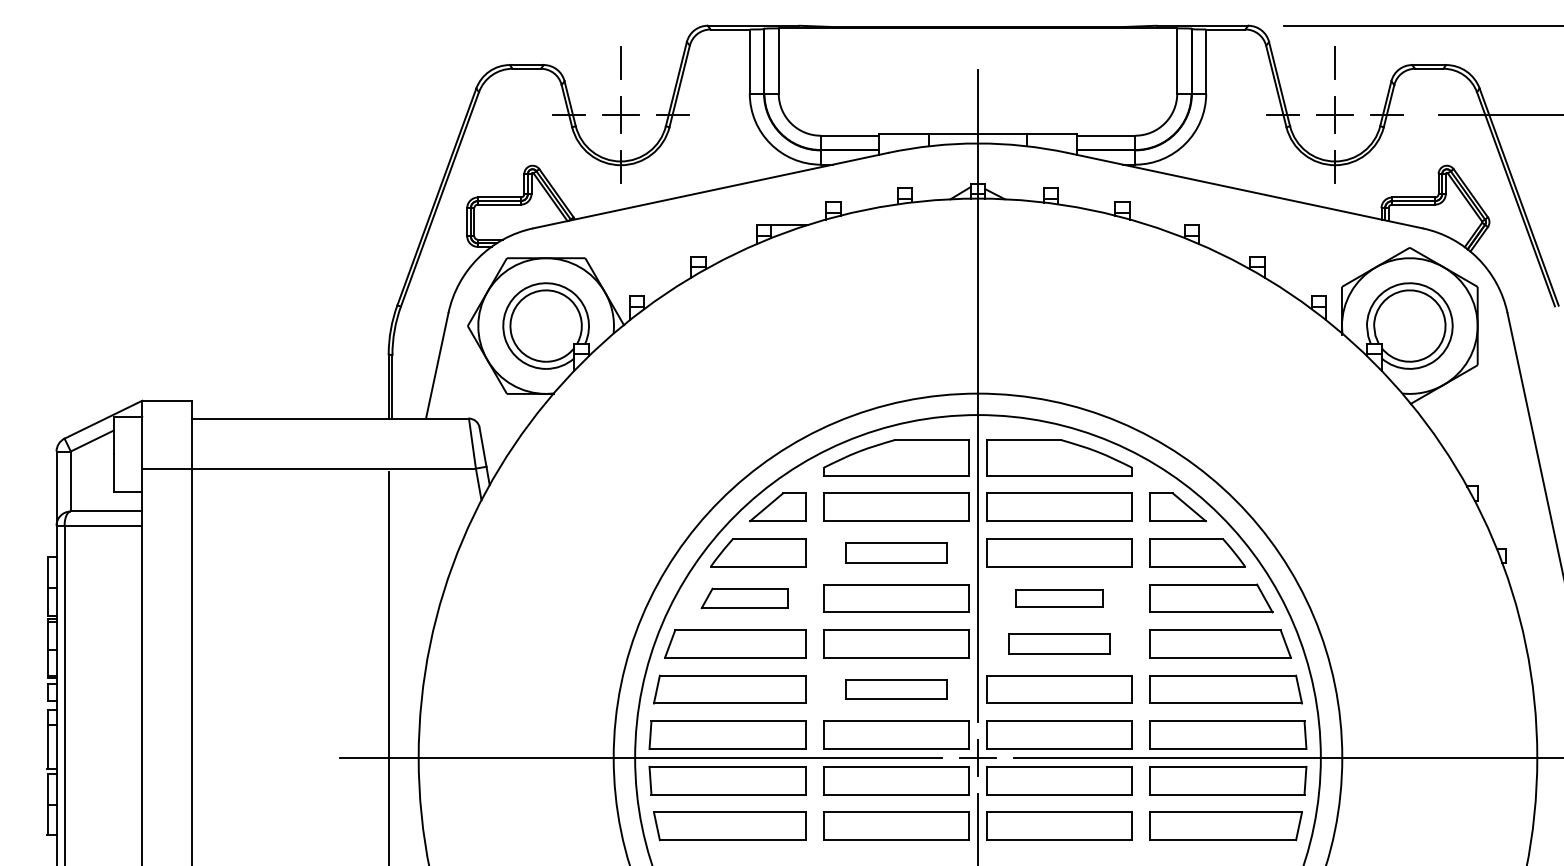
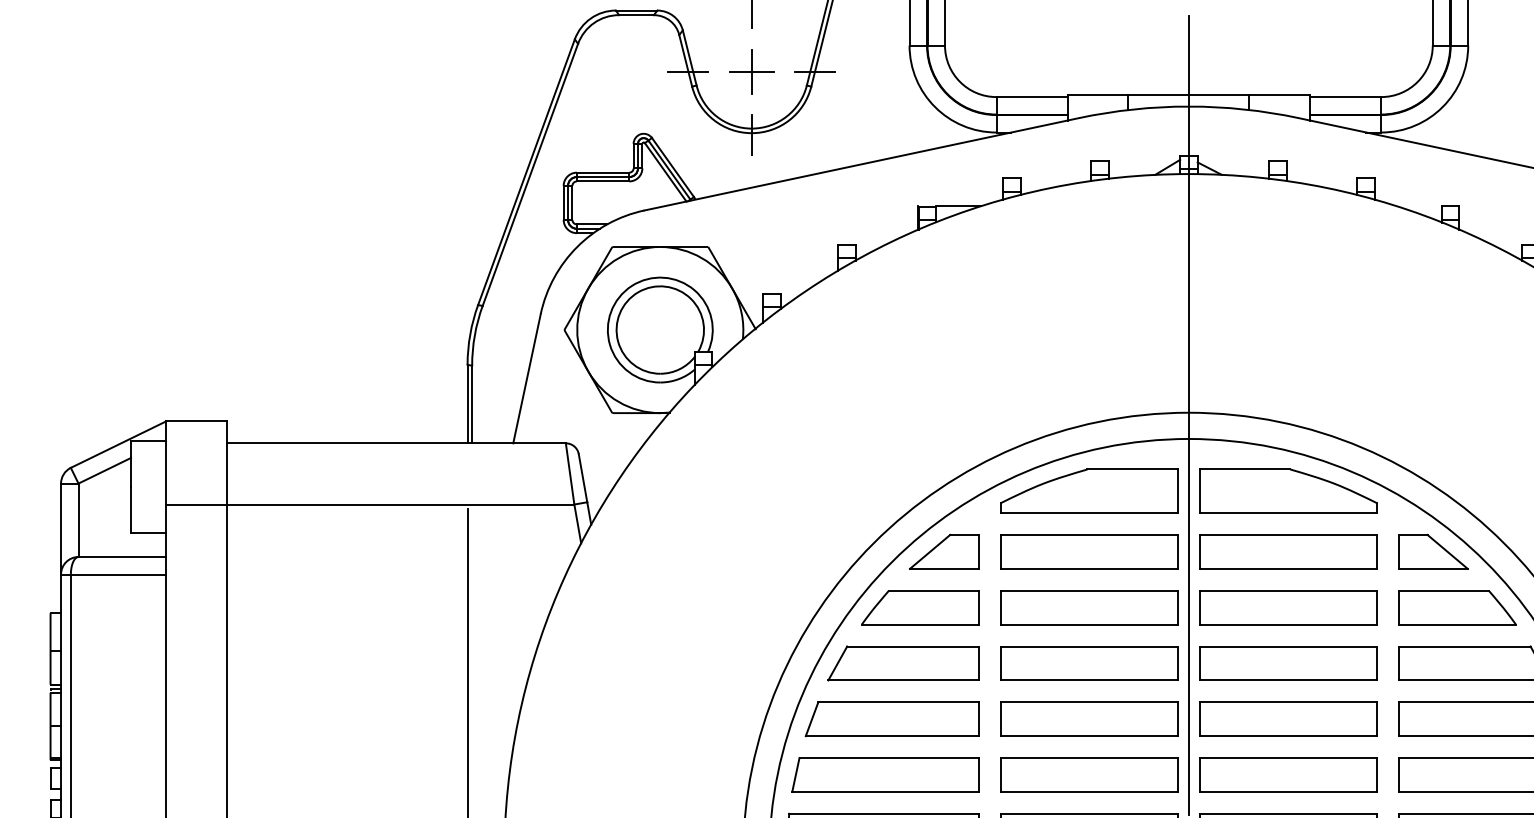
part: (896, 552) -> (1089, 607), size x1.43
part: (744, 598) -> (903, 663), size x1.43
part: (1059, 598) -> (1288, 663), size x1.67
part: (1059, 643) -> (1288, 718), size x1.43
part: (896, 689) -> (1089, 774), size x1.43

